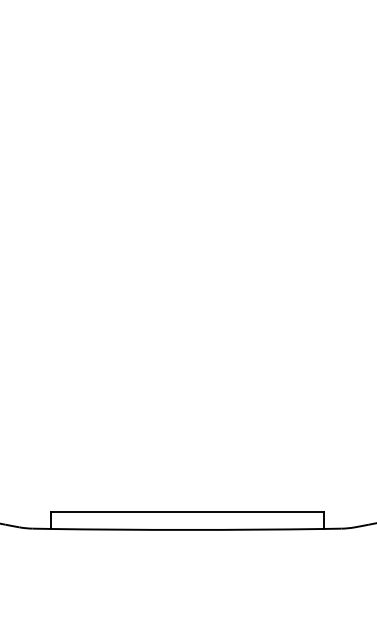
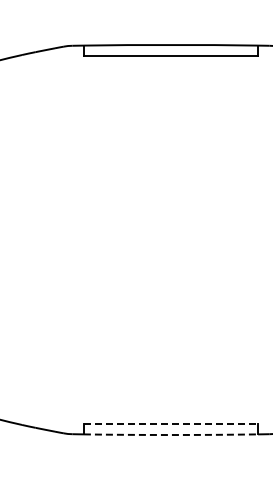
line: (187, 511) -> (171, 423), solid -> dashed
arc: (187, 530) -> (171, 435), solid -> dashed

